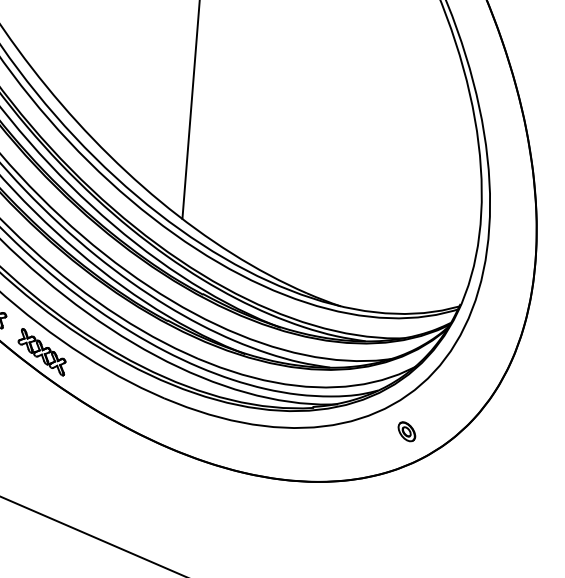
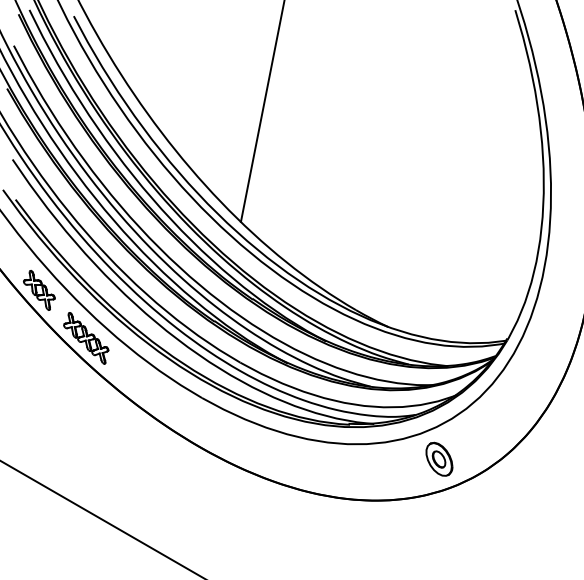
part: (406, 431) -> (439, 458), size x1.67

